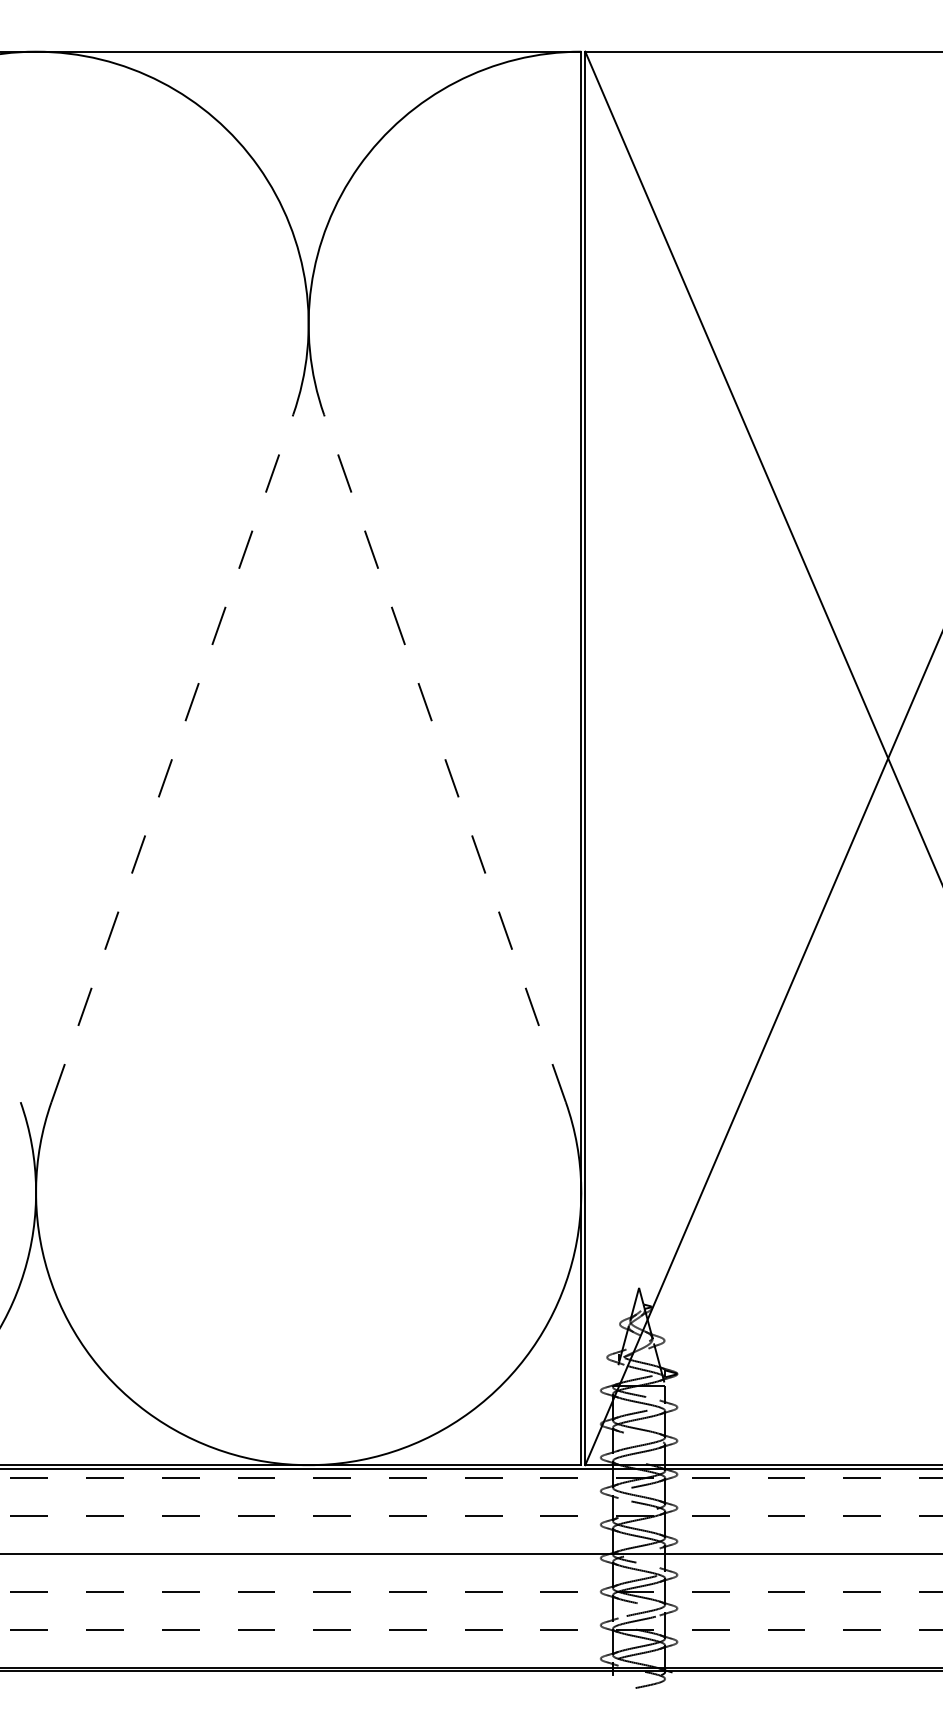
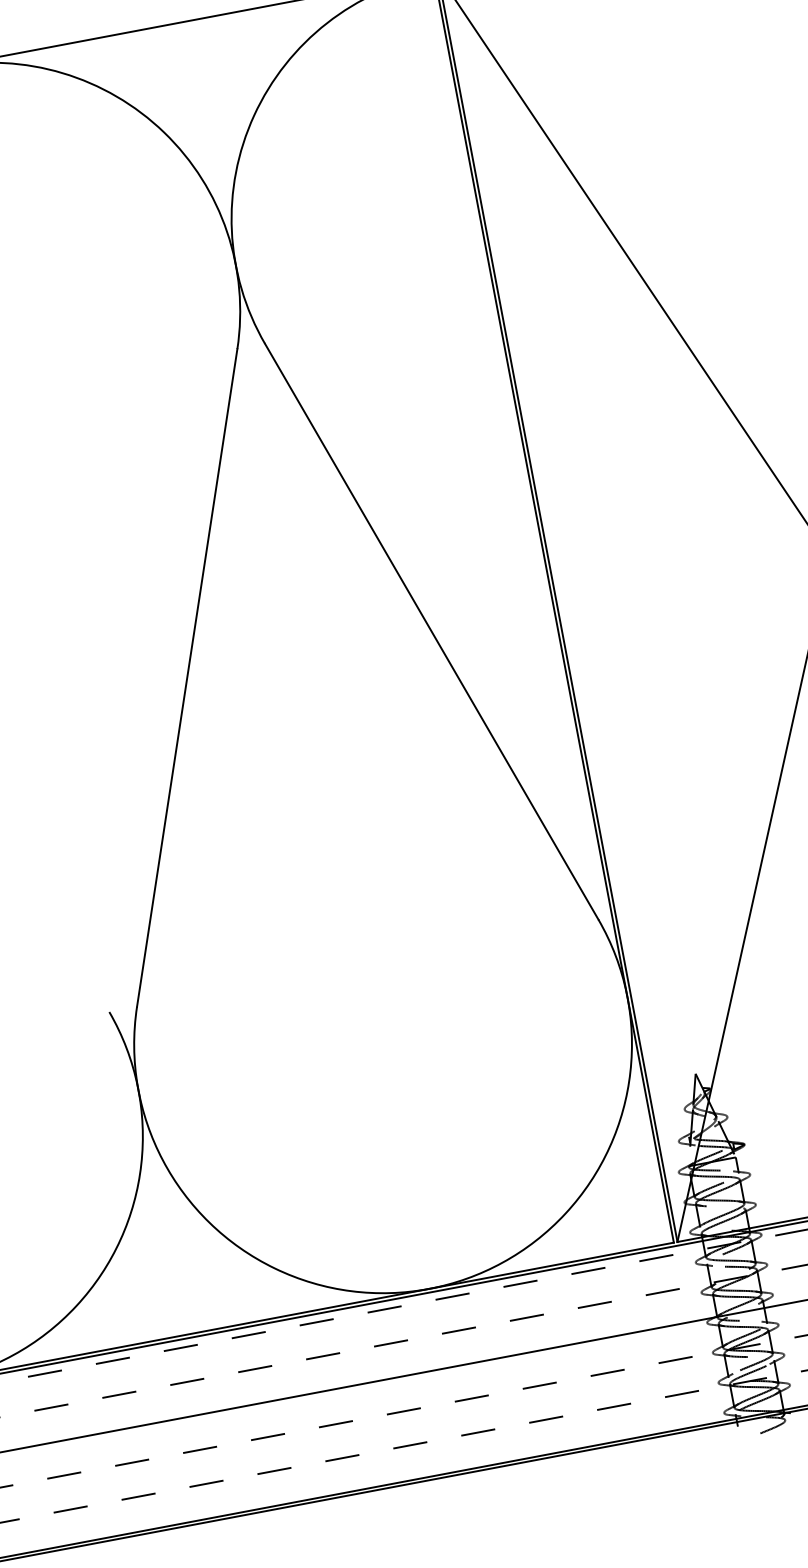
line: (172, 757) -> (187, 677), dashed -> solid
line: (444, 757) -> (431, 630), dashed -> solid

